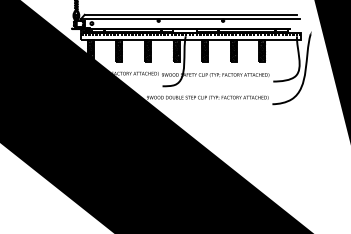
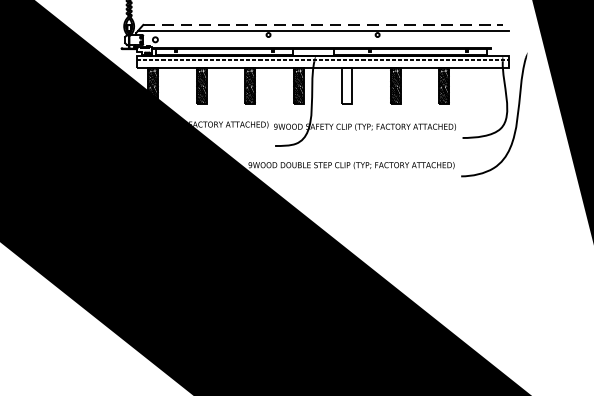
line: (191, 14) -> (324, 24), solid -> dashed
hatch: (205, 50) -> (347, 85), removed

